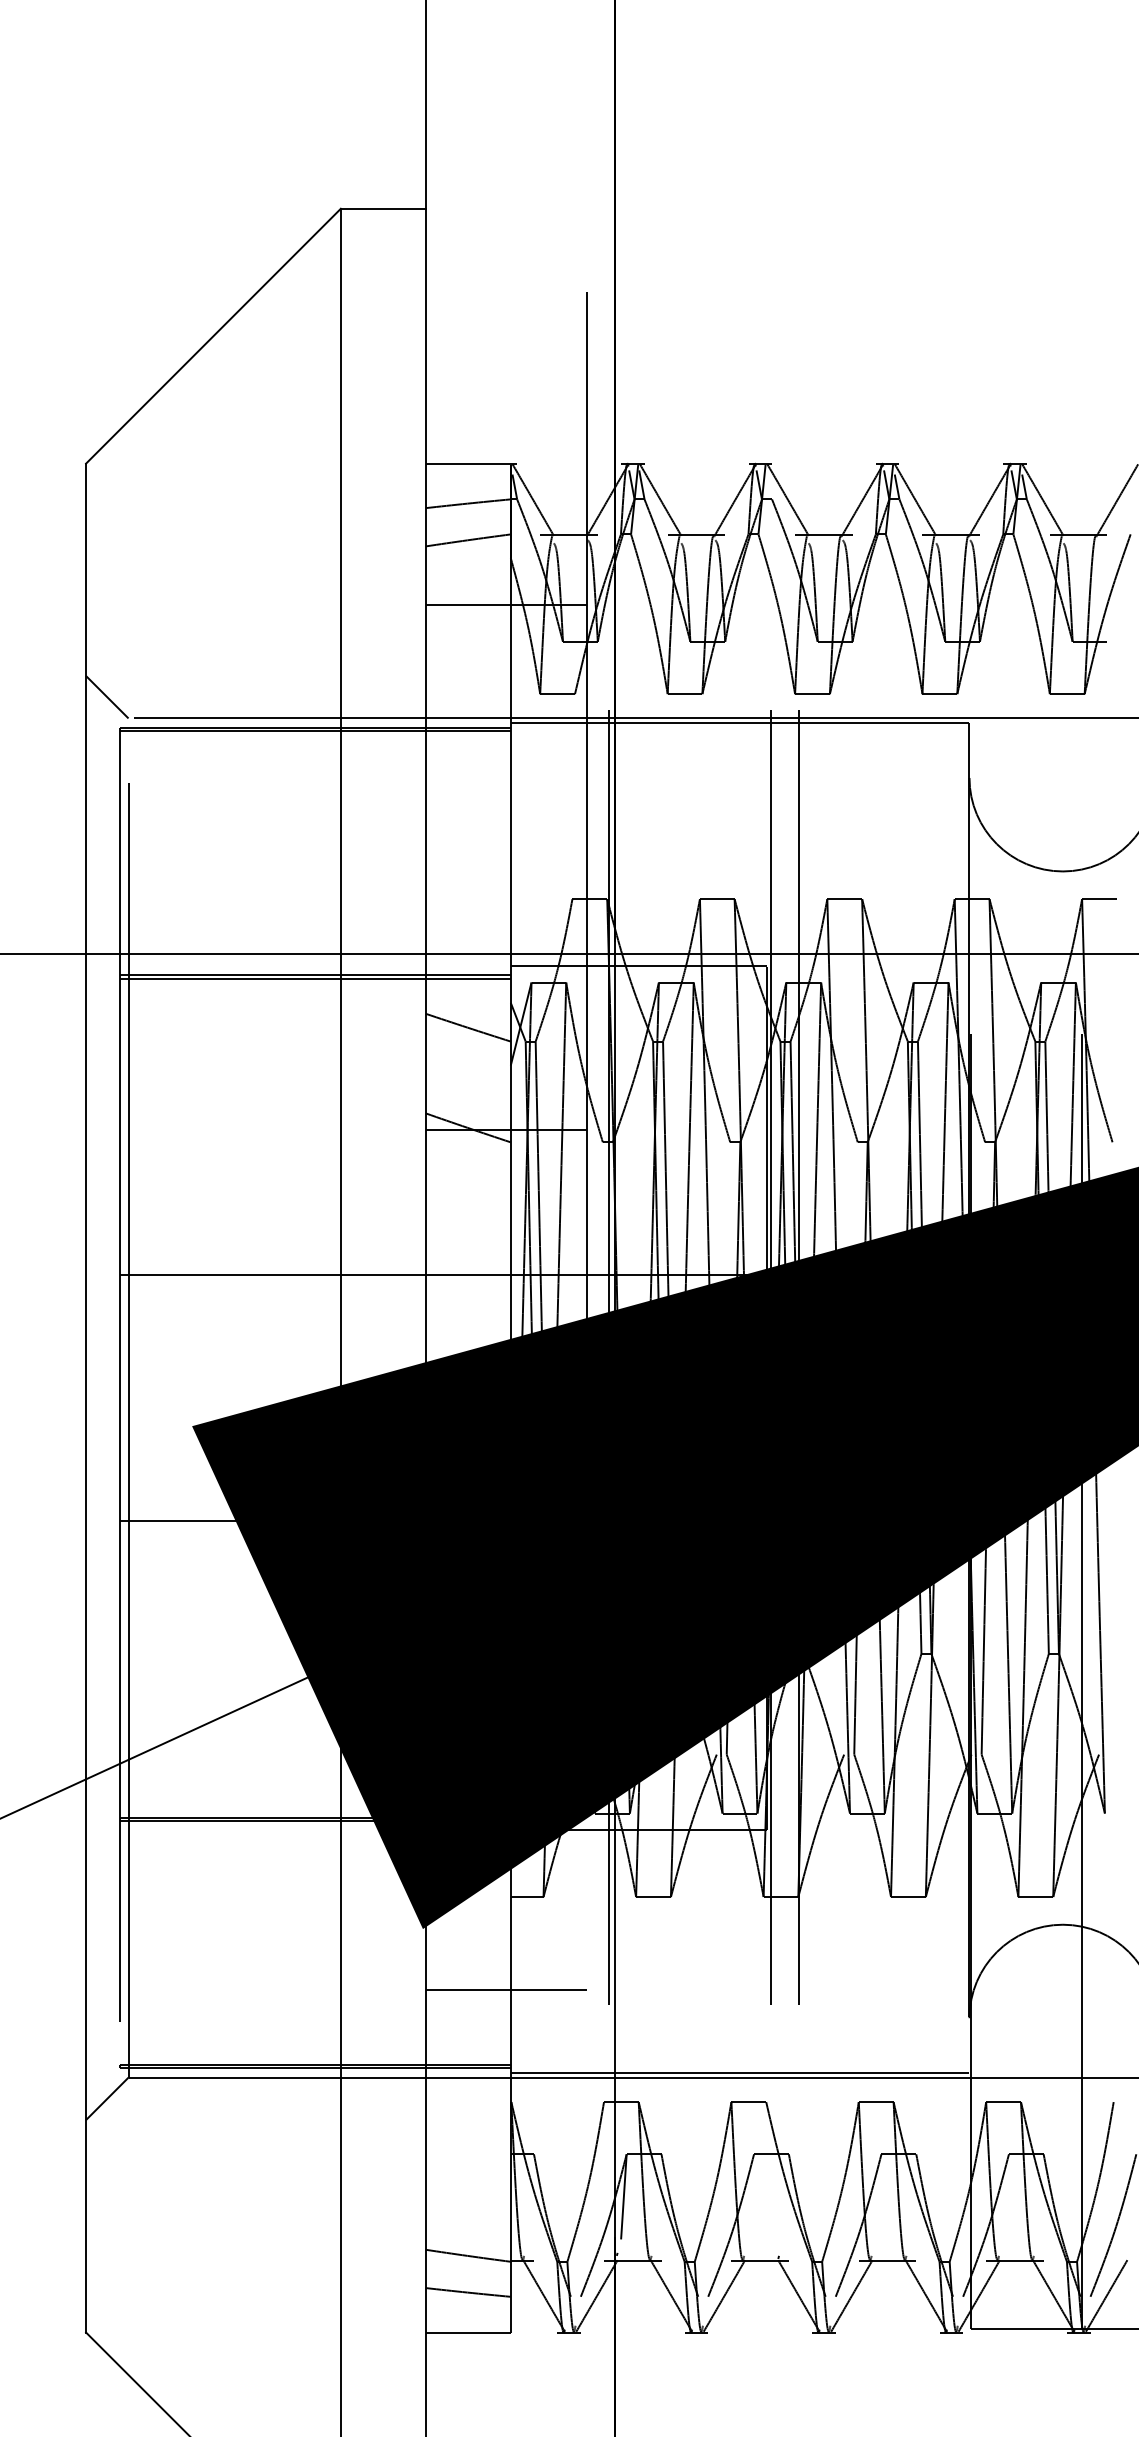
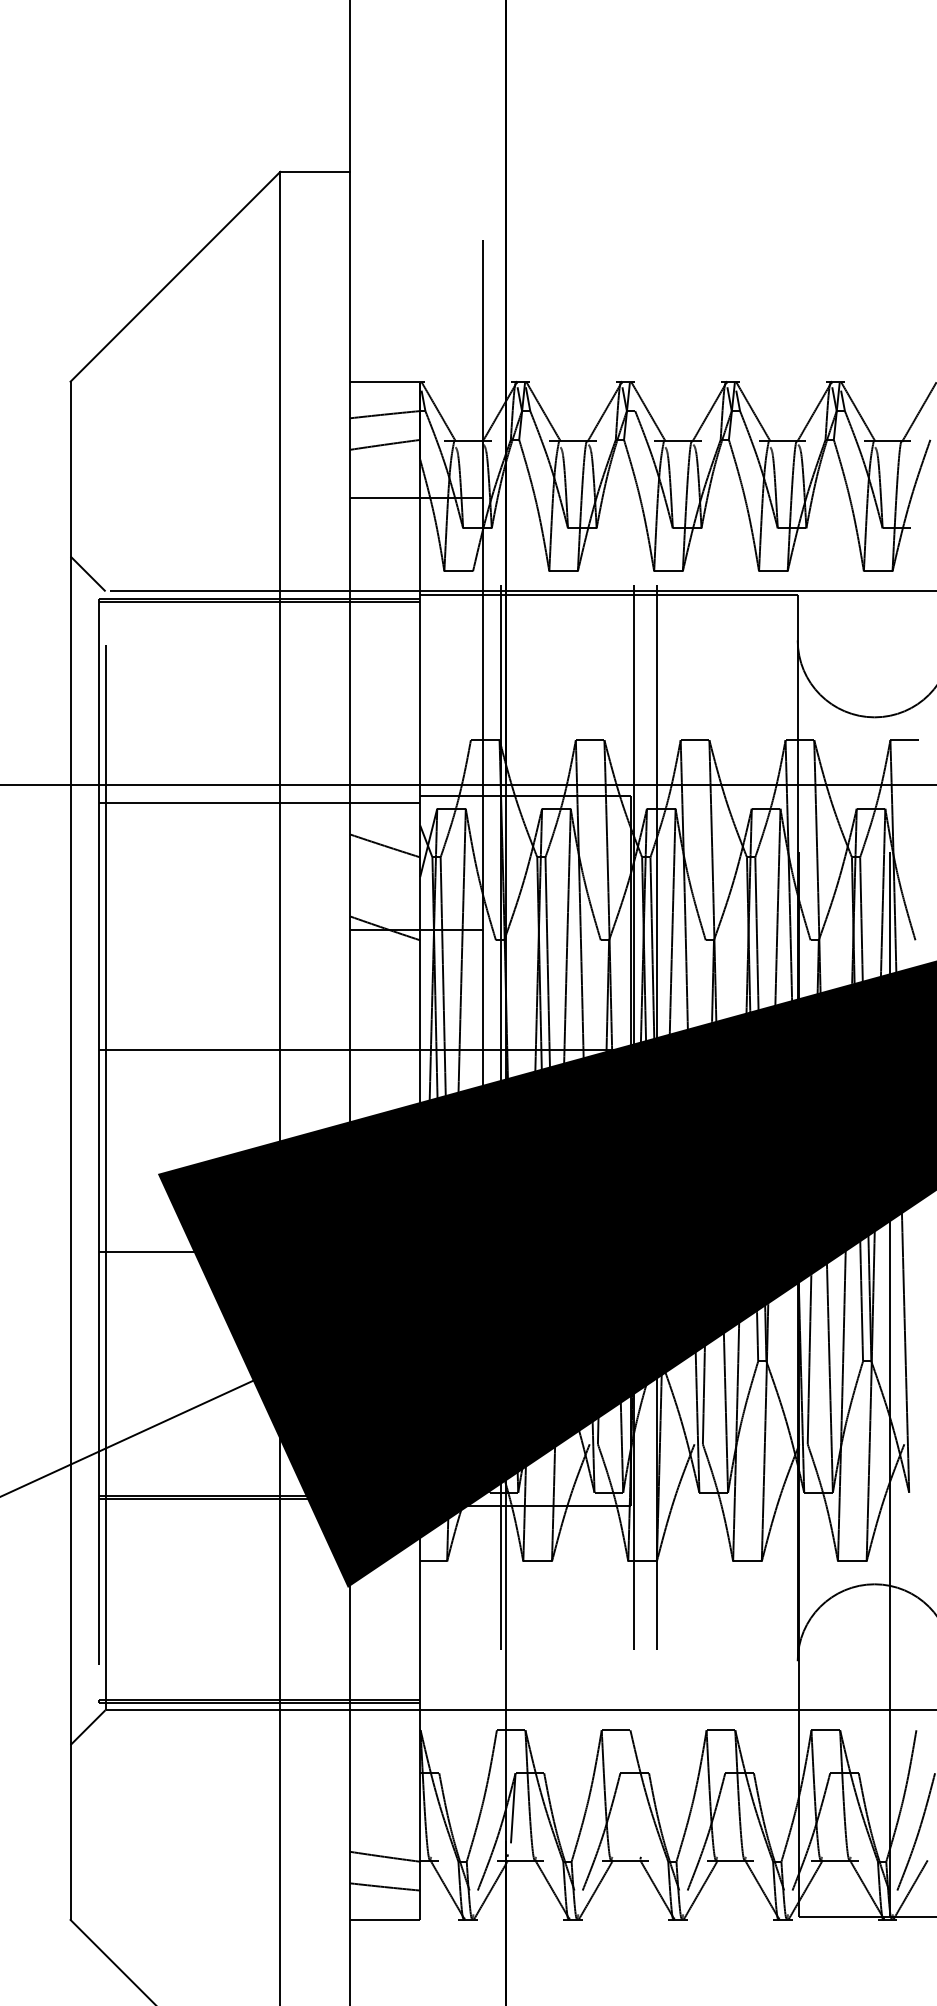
line: (314, 978) -> (258, 805), removed
line: (506, 1990) -> (416, 1638), removed
line: (739, 2073) -> (608, 1706), removed

